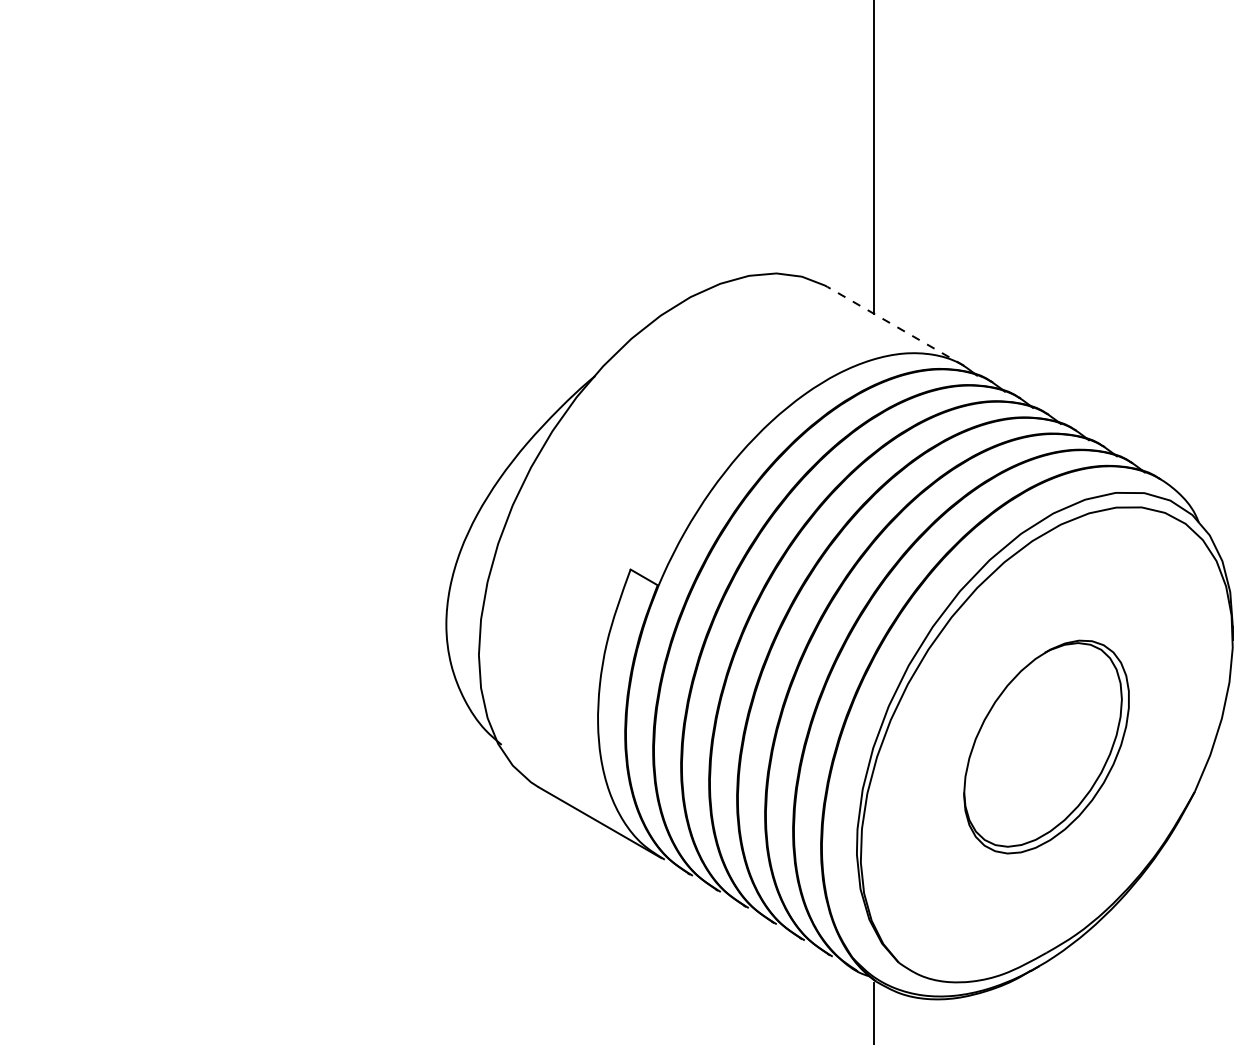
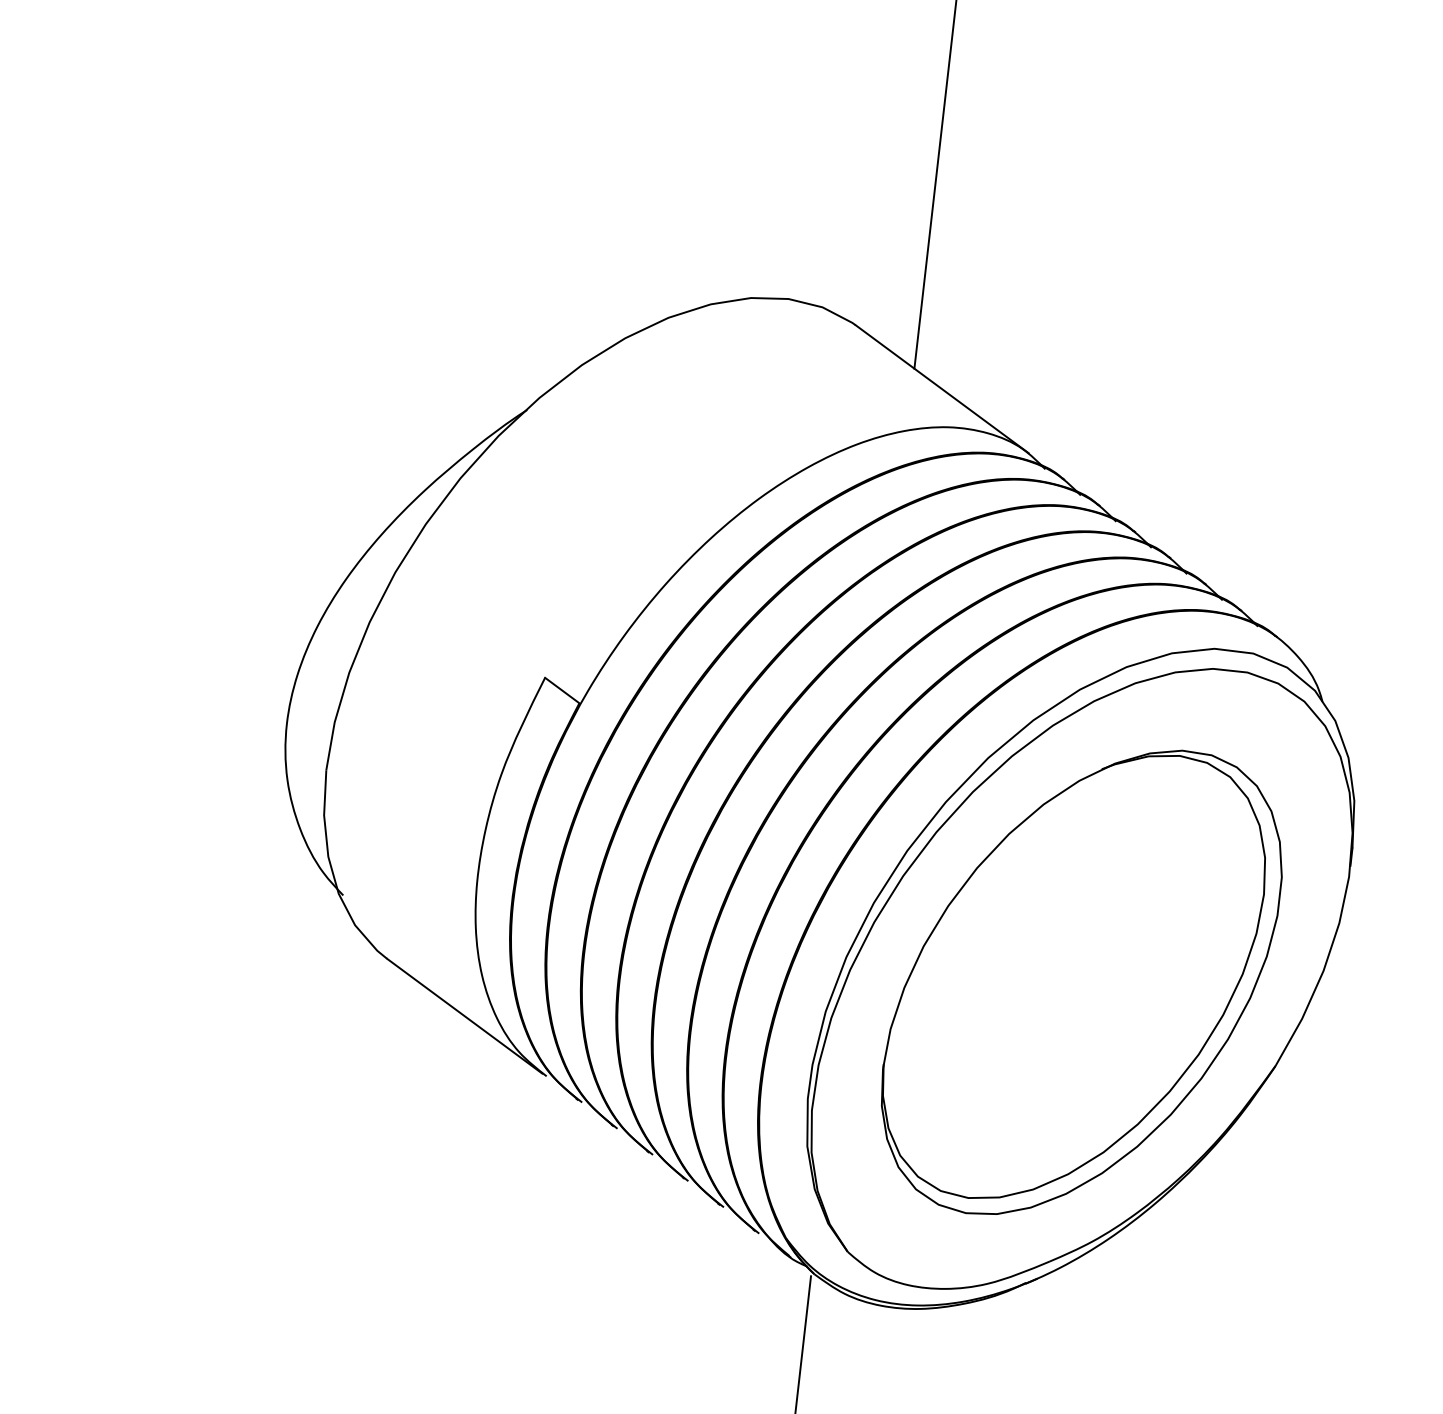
line: (895, 326) -> (941, 389), dashed -> solid
part: (1046, 746) -> (1081, 981), size x1.67

